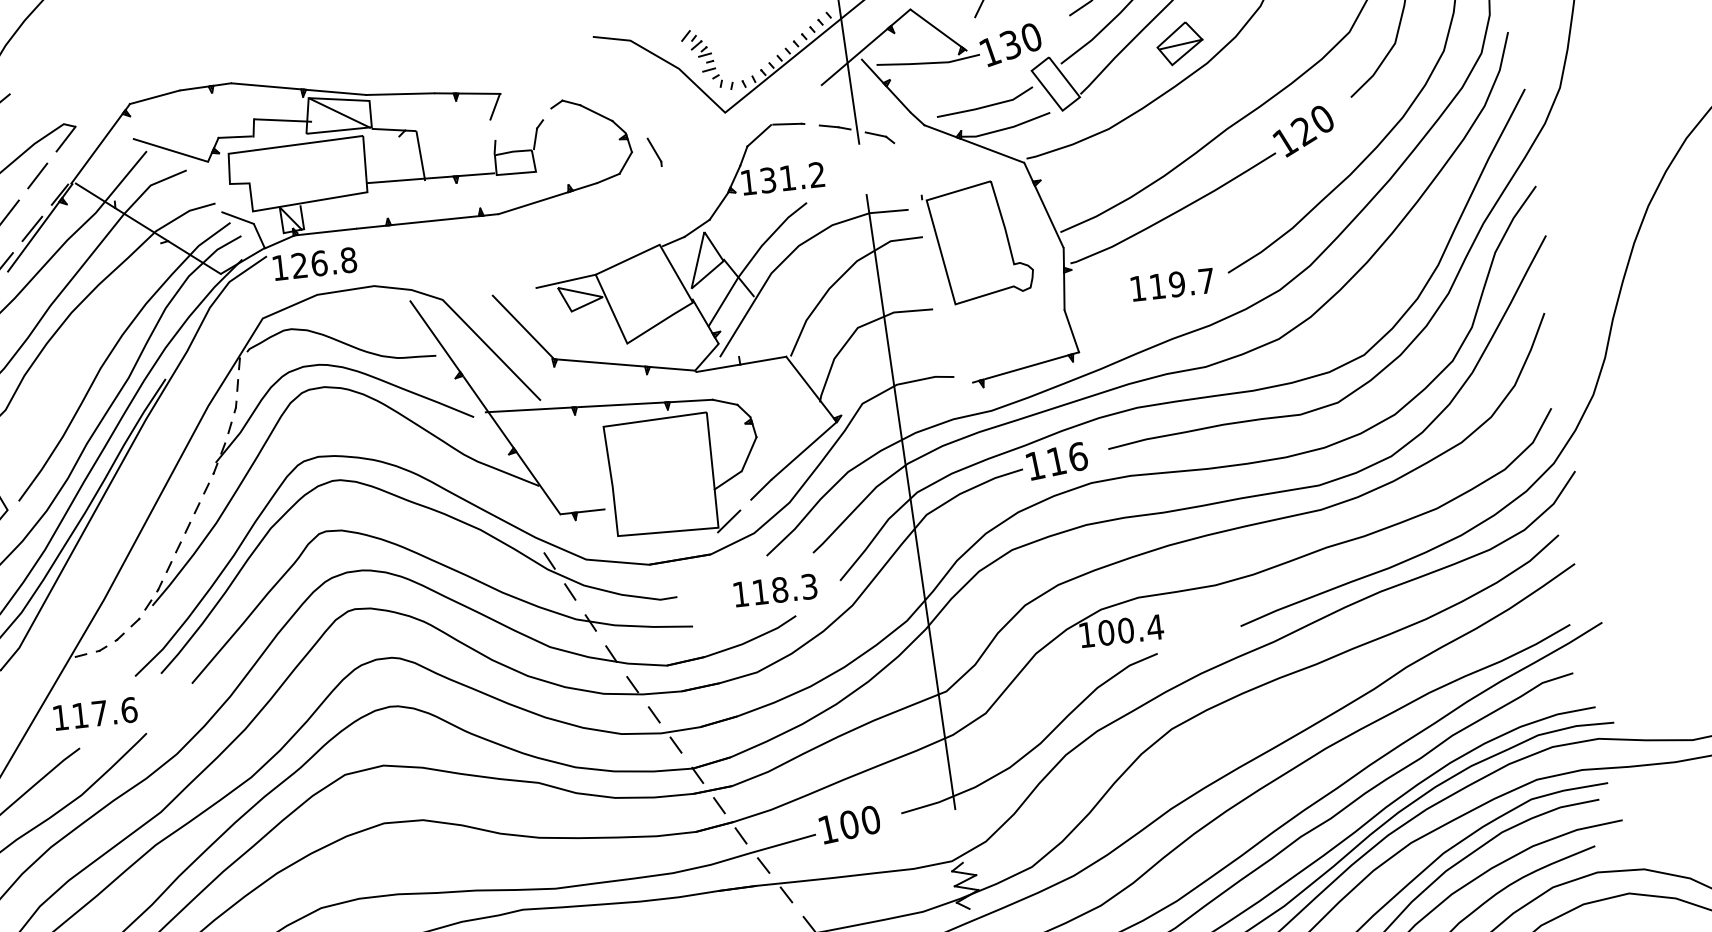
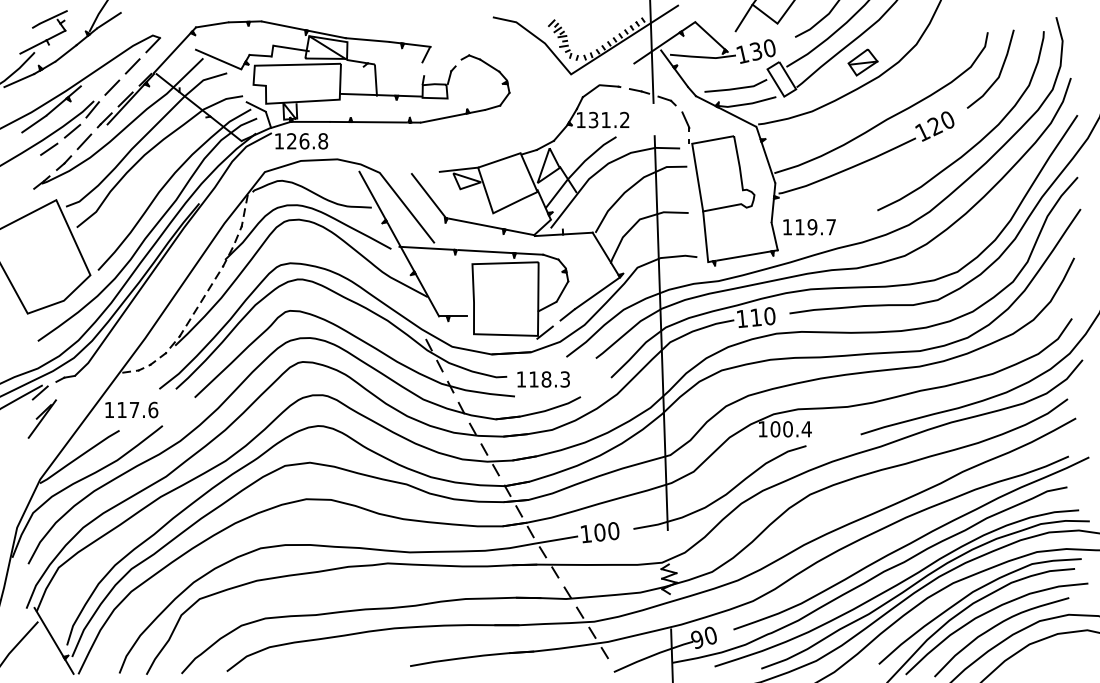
part: (654, 152) -> (685, 121), moved
text: (1172, 285) -> (809, 227), moved
line: (963, 343) -> (705, 236), added
text: (1077, 455) -> (769, 315), 116 -> 110
text: (775, 590) -> (543, 379), moved

